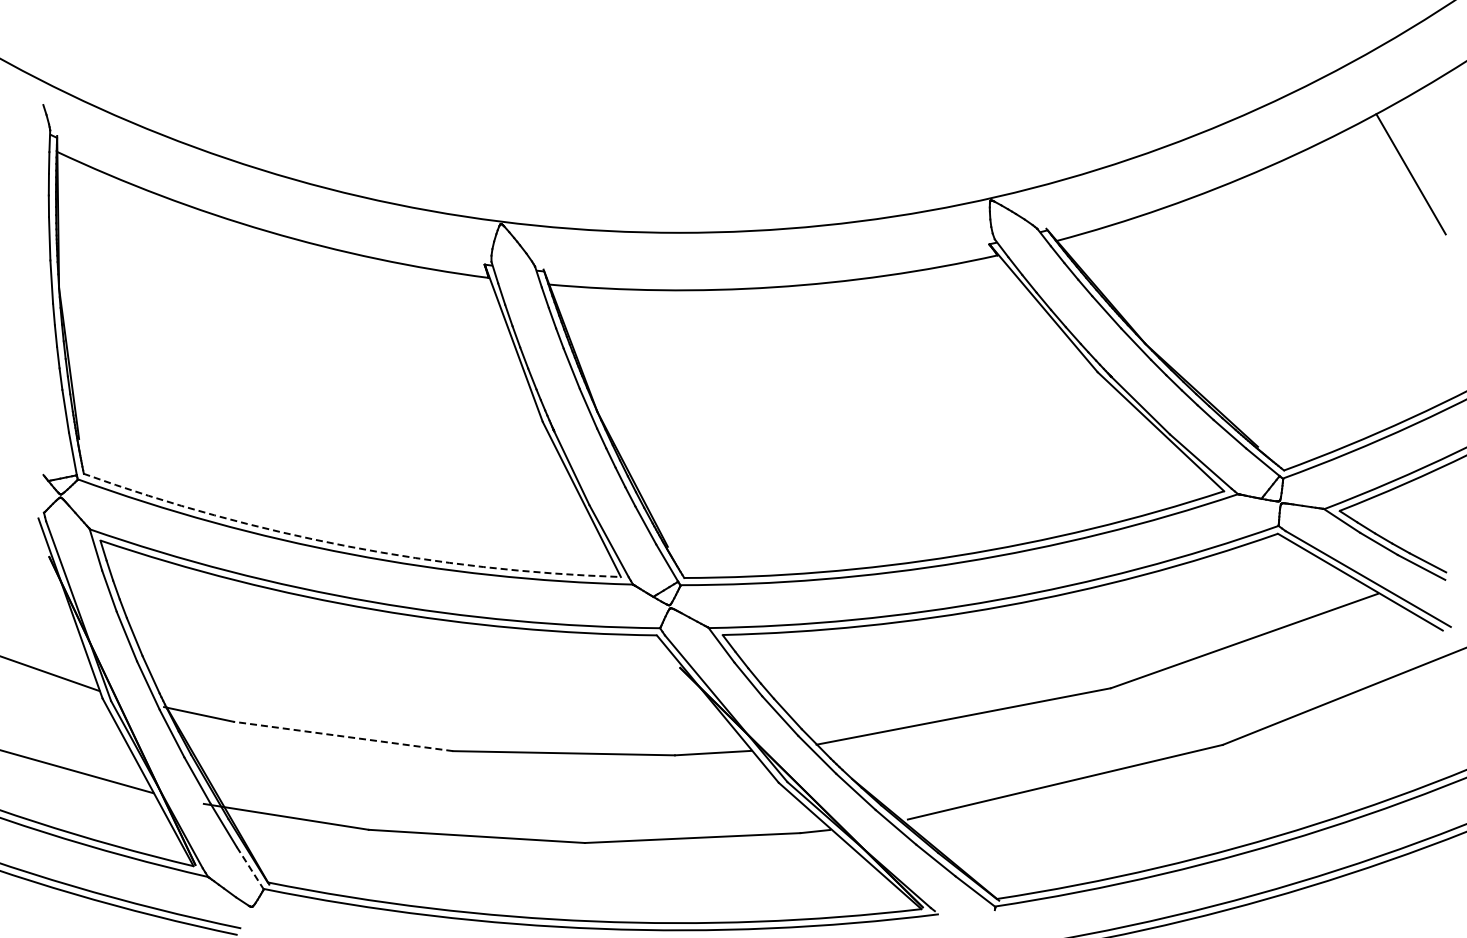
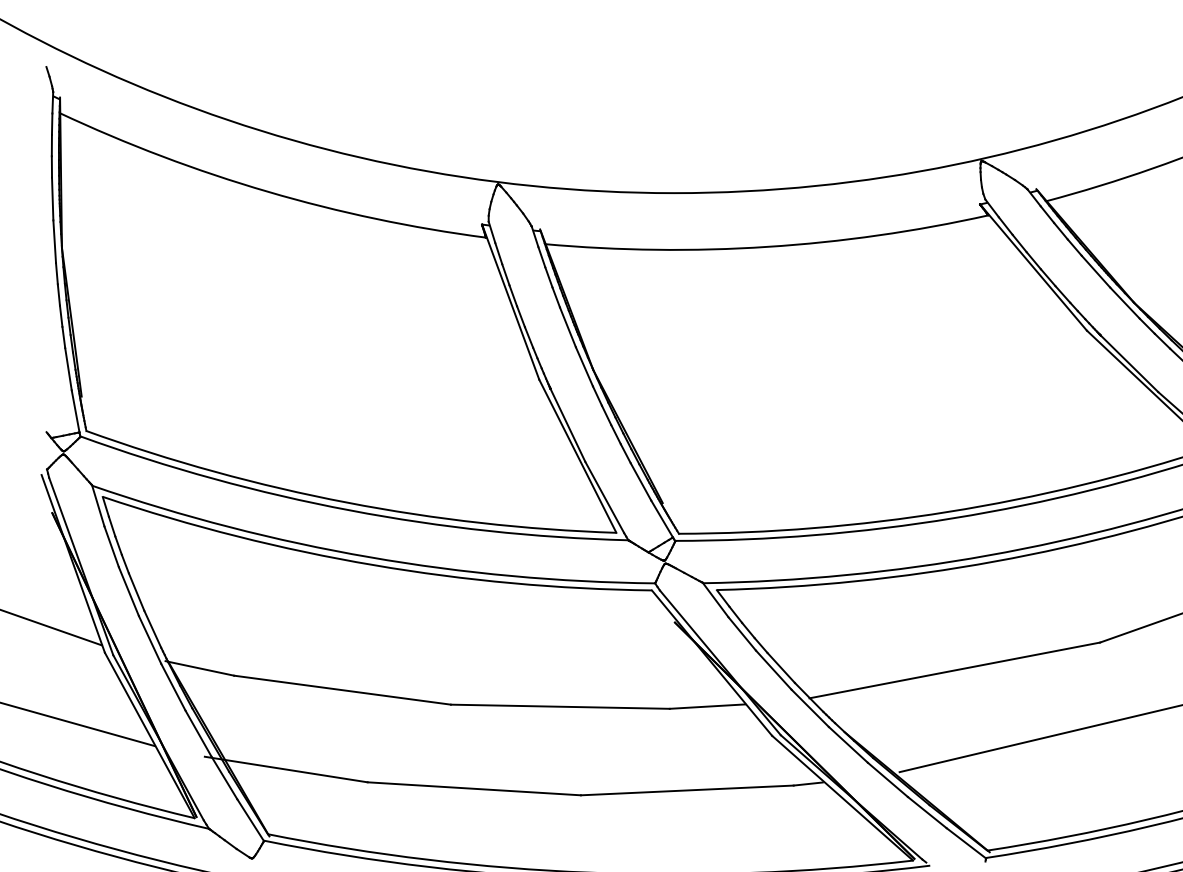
arc: (348, 546) -> (347, 502), dashed -> solid
line: (343, 736) -> (342, 690), dashed -> solid
line: (250, 868) -> (250, 820), dashed -> solid

